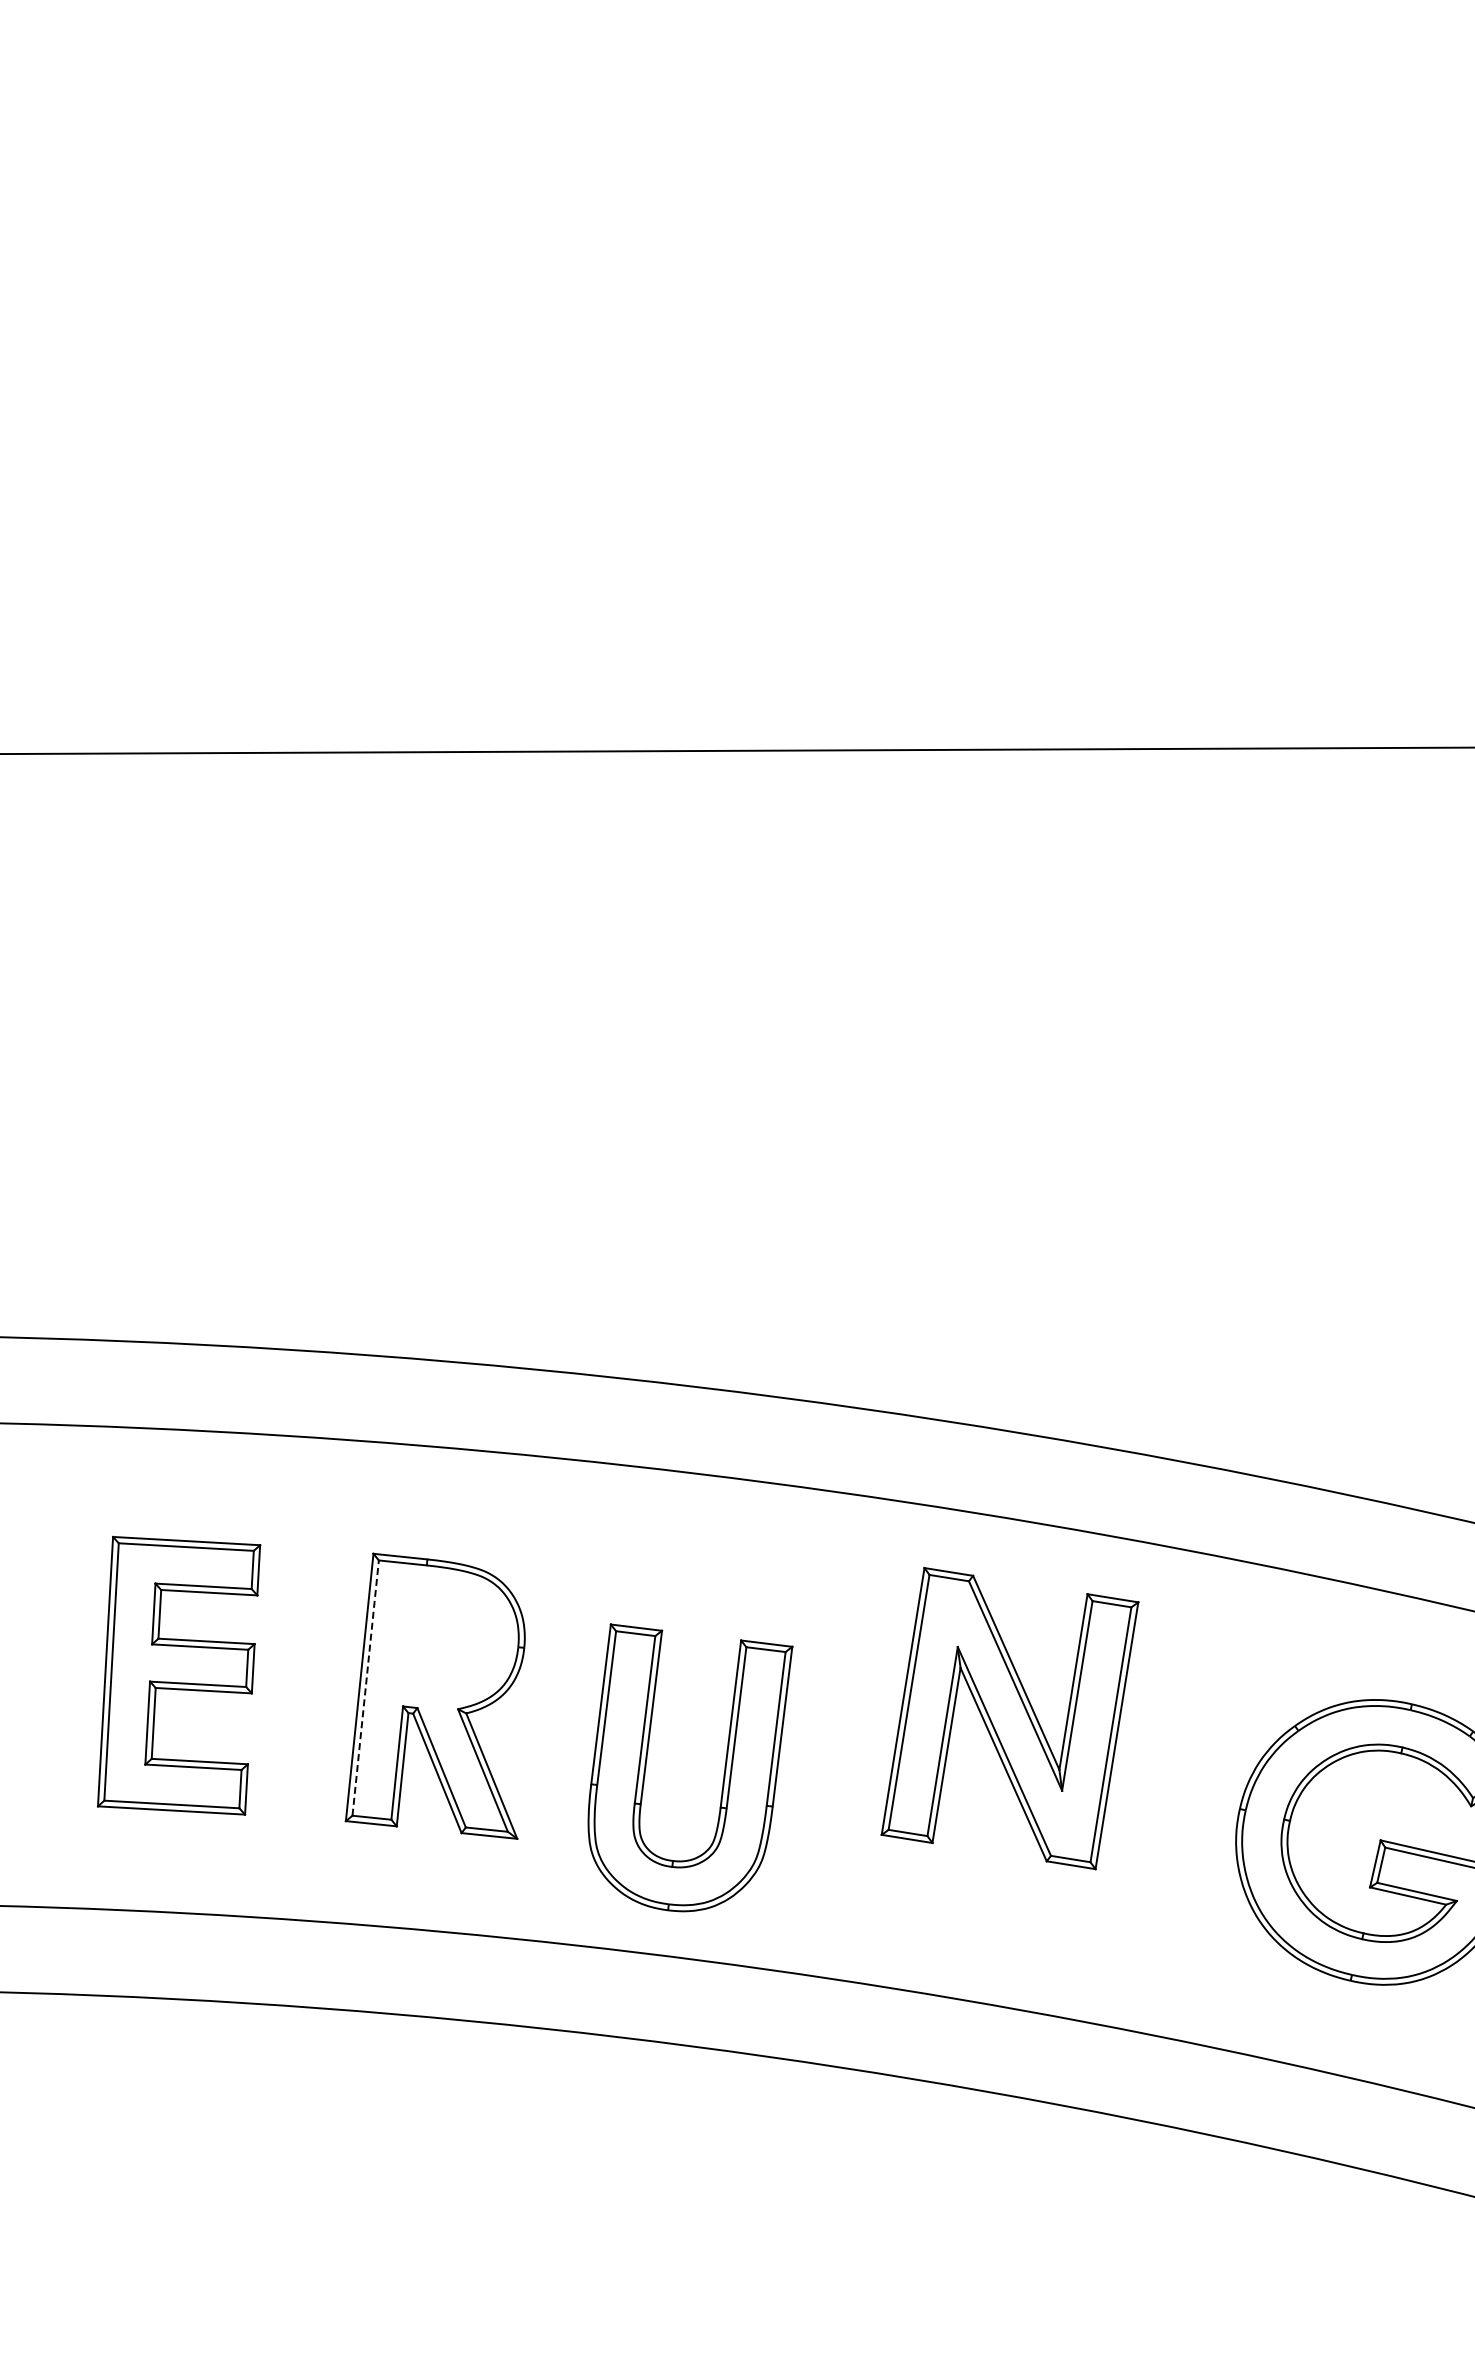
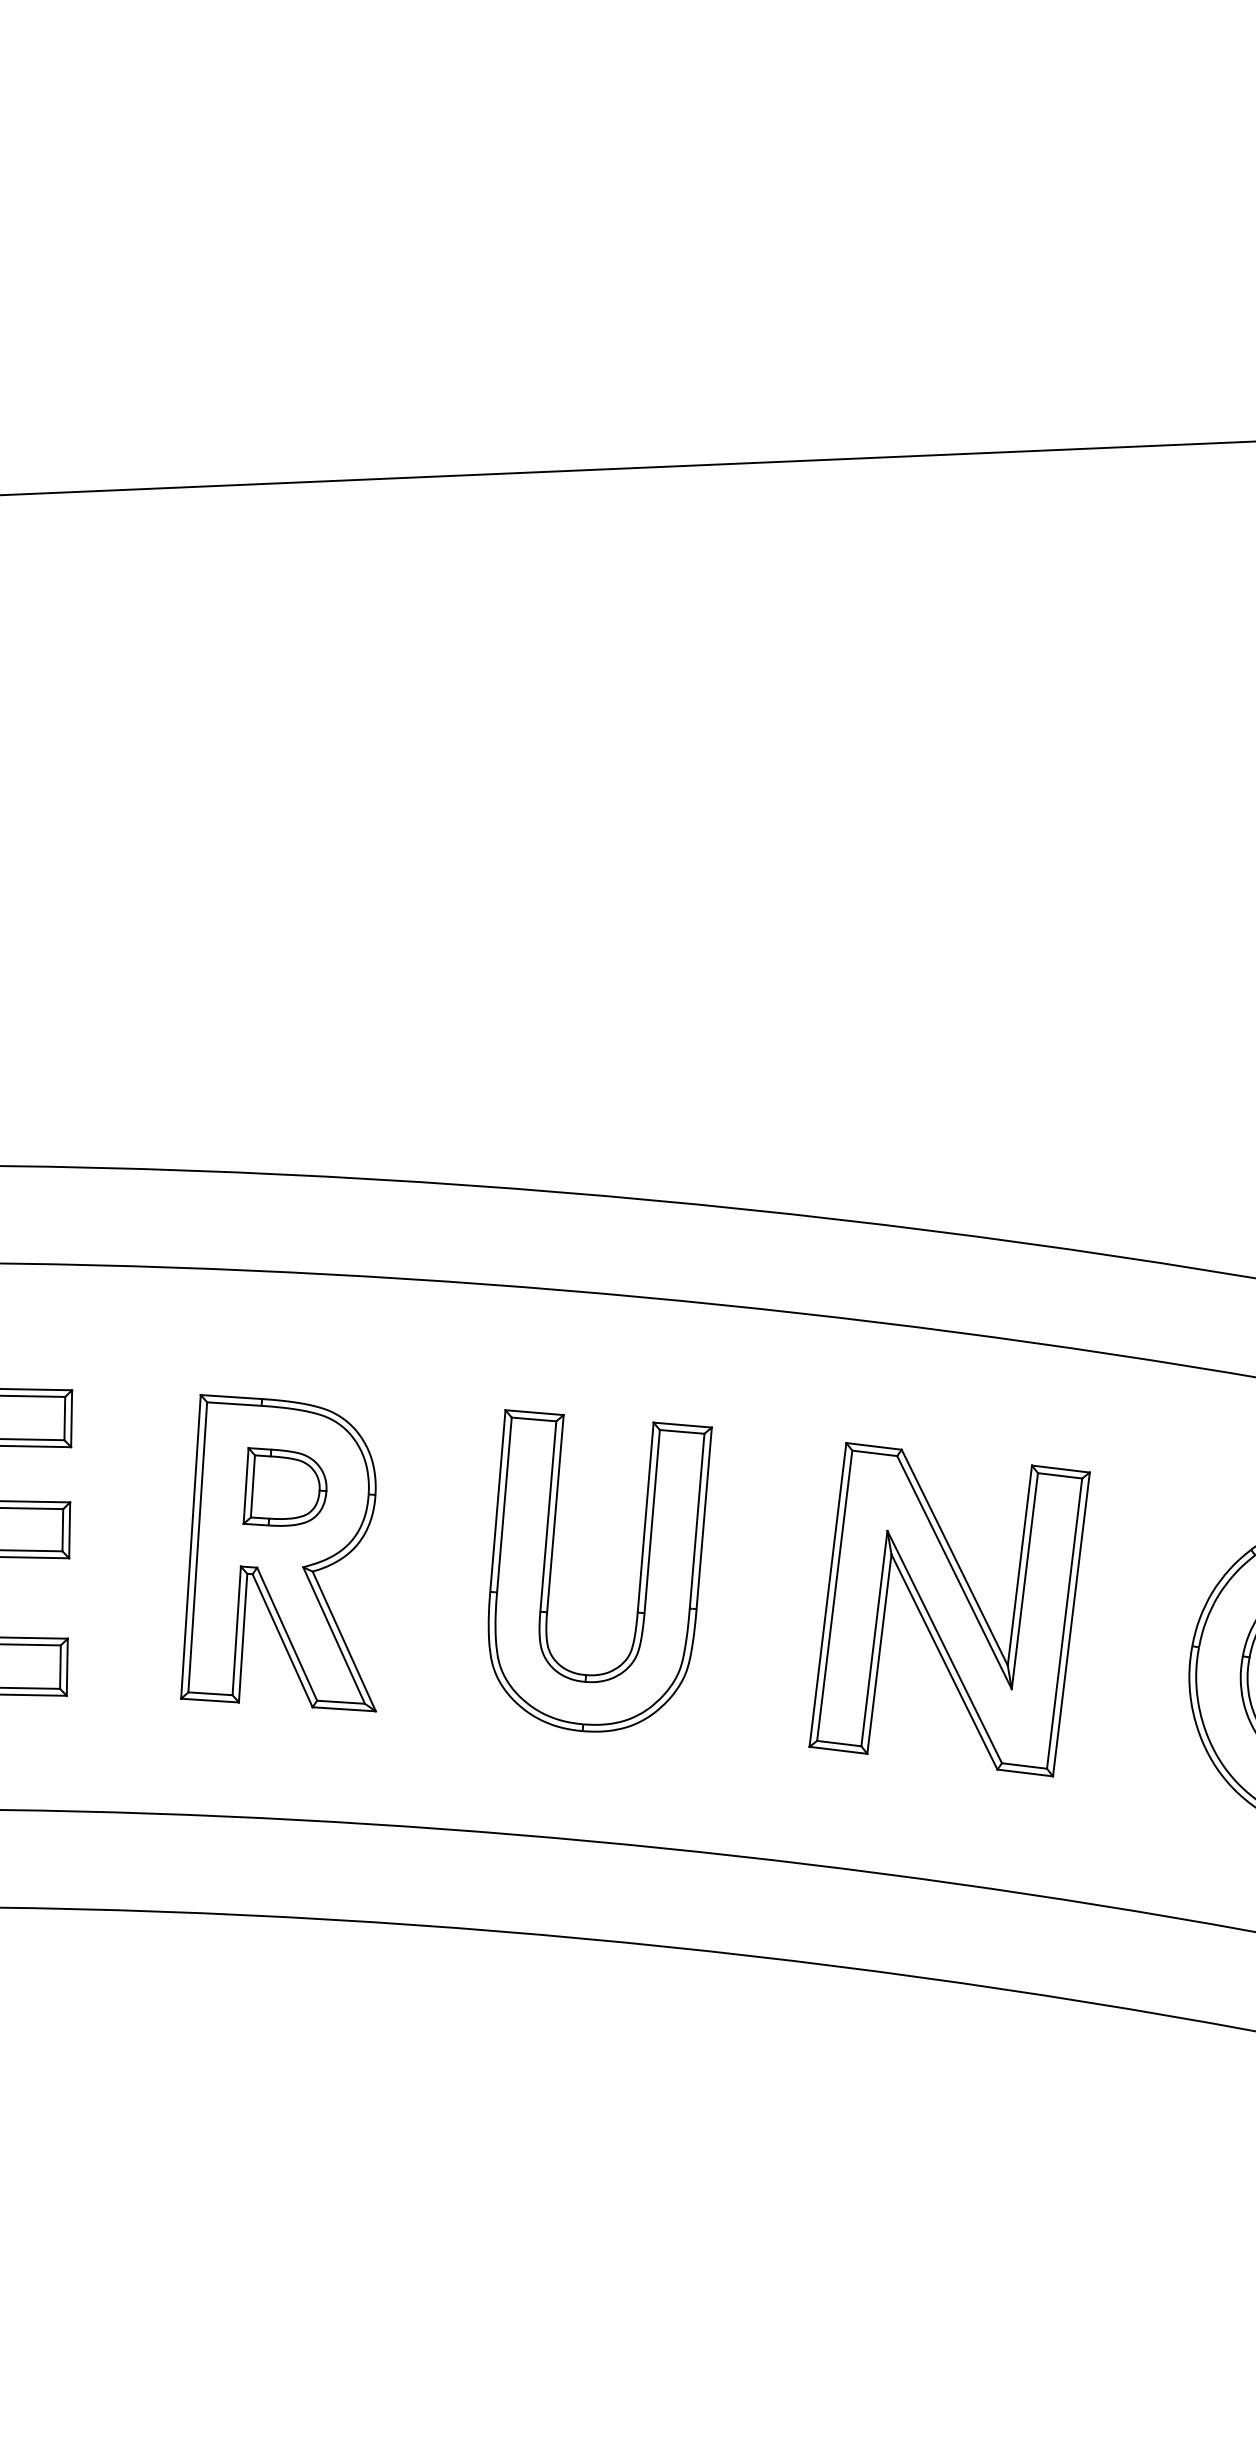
part: (443, 1636) -> (283, 1485), added
line: (365, 1687) -> (197, 1546), dashed -> solid
part: (1009, 1718) -> (949, 1609), moved
part: (723, 1774) -> (639, 1575), moved

